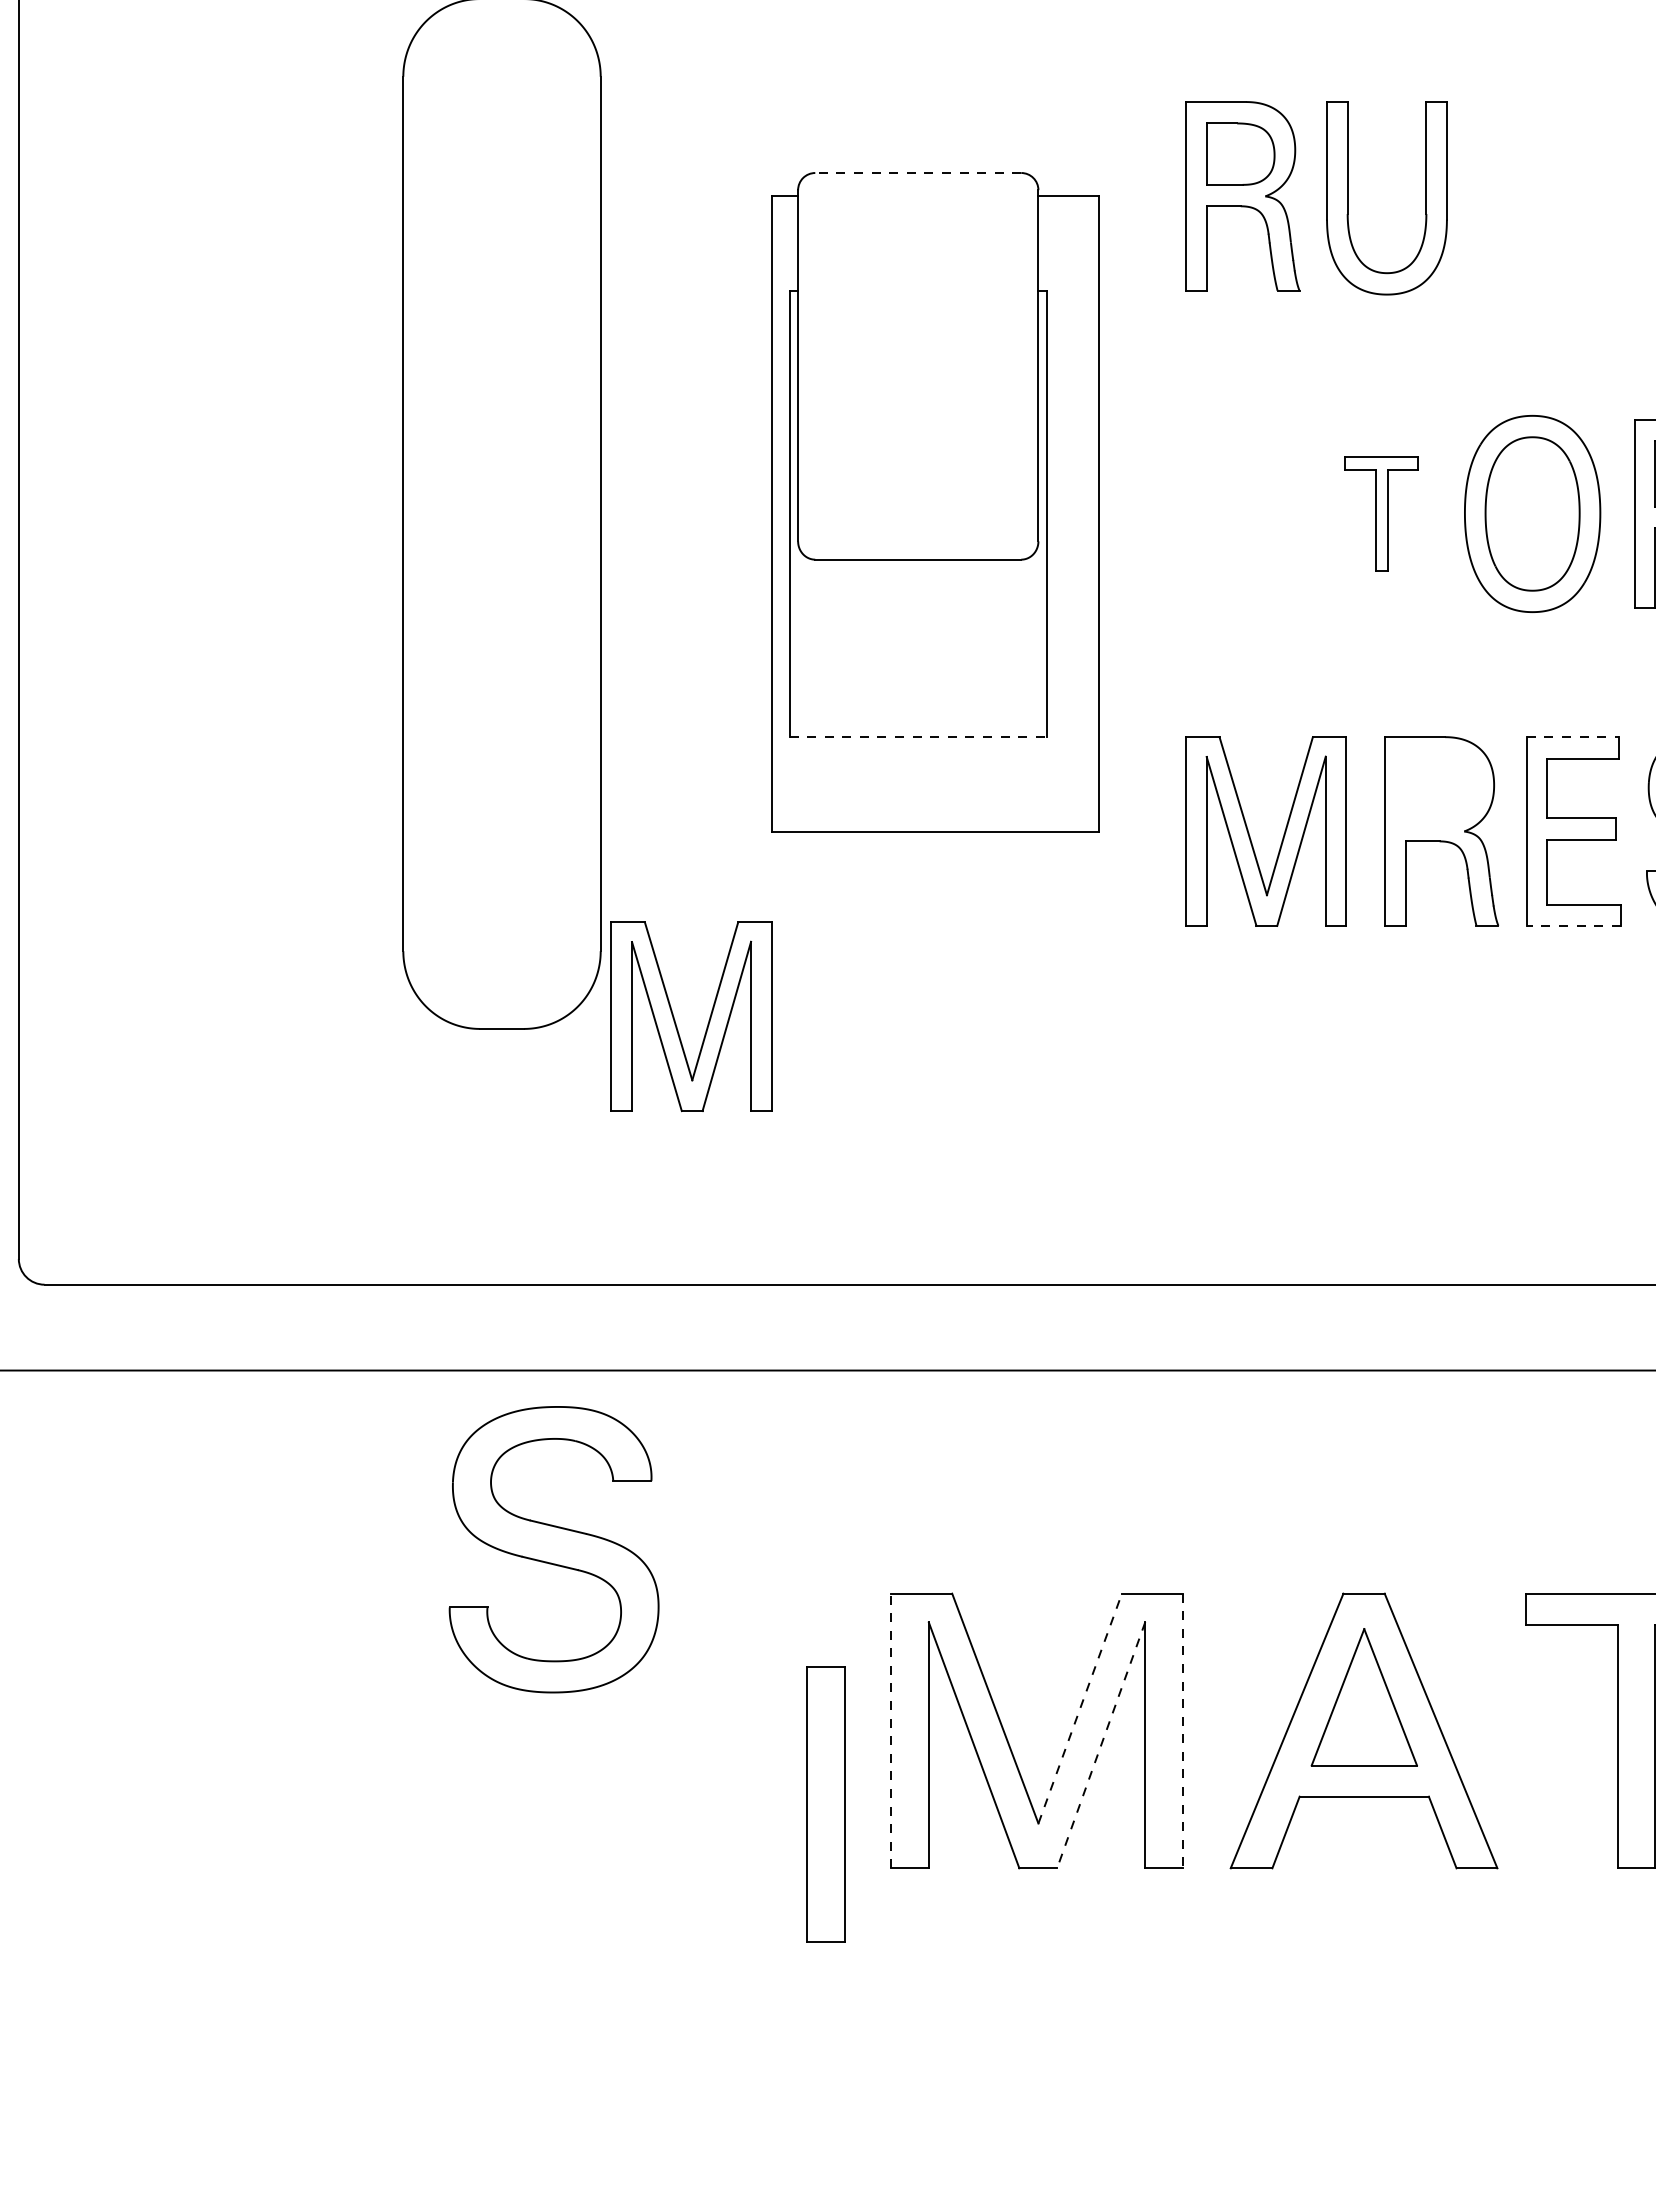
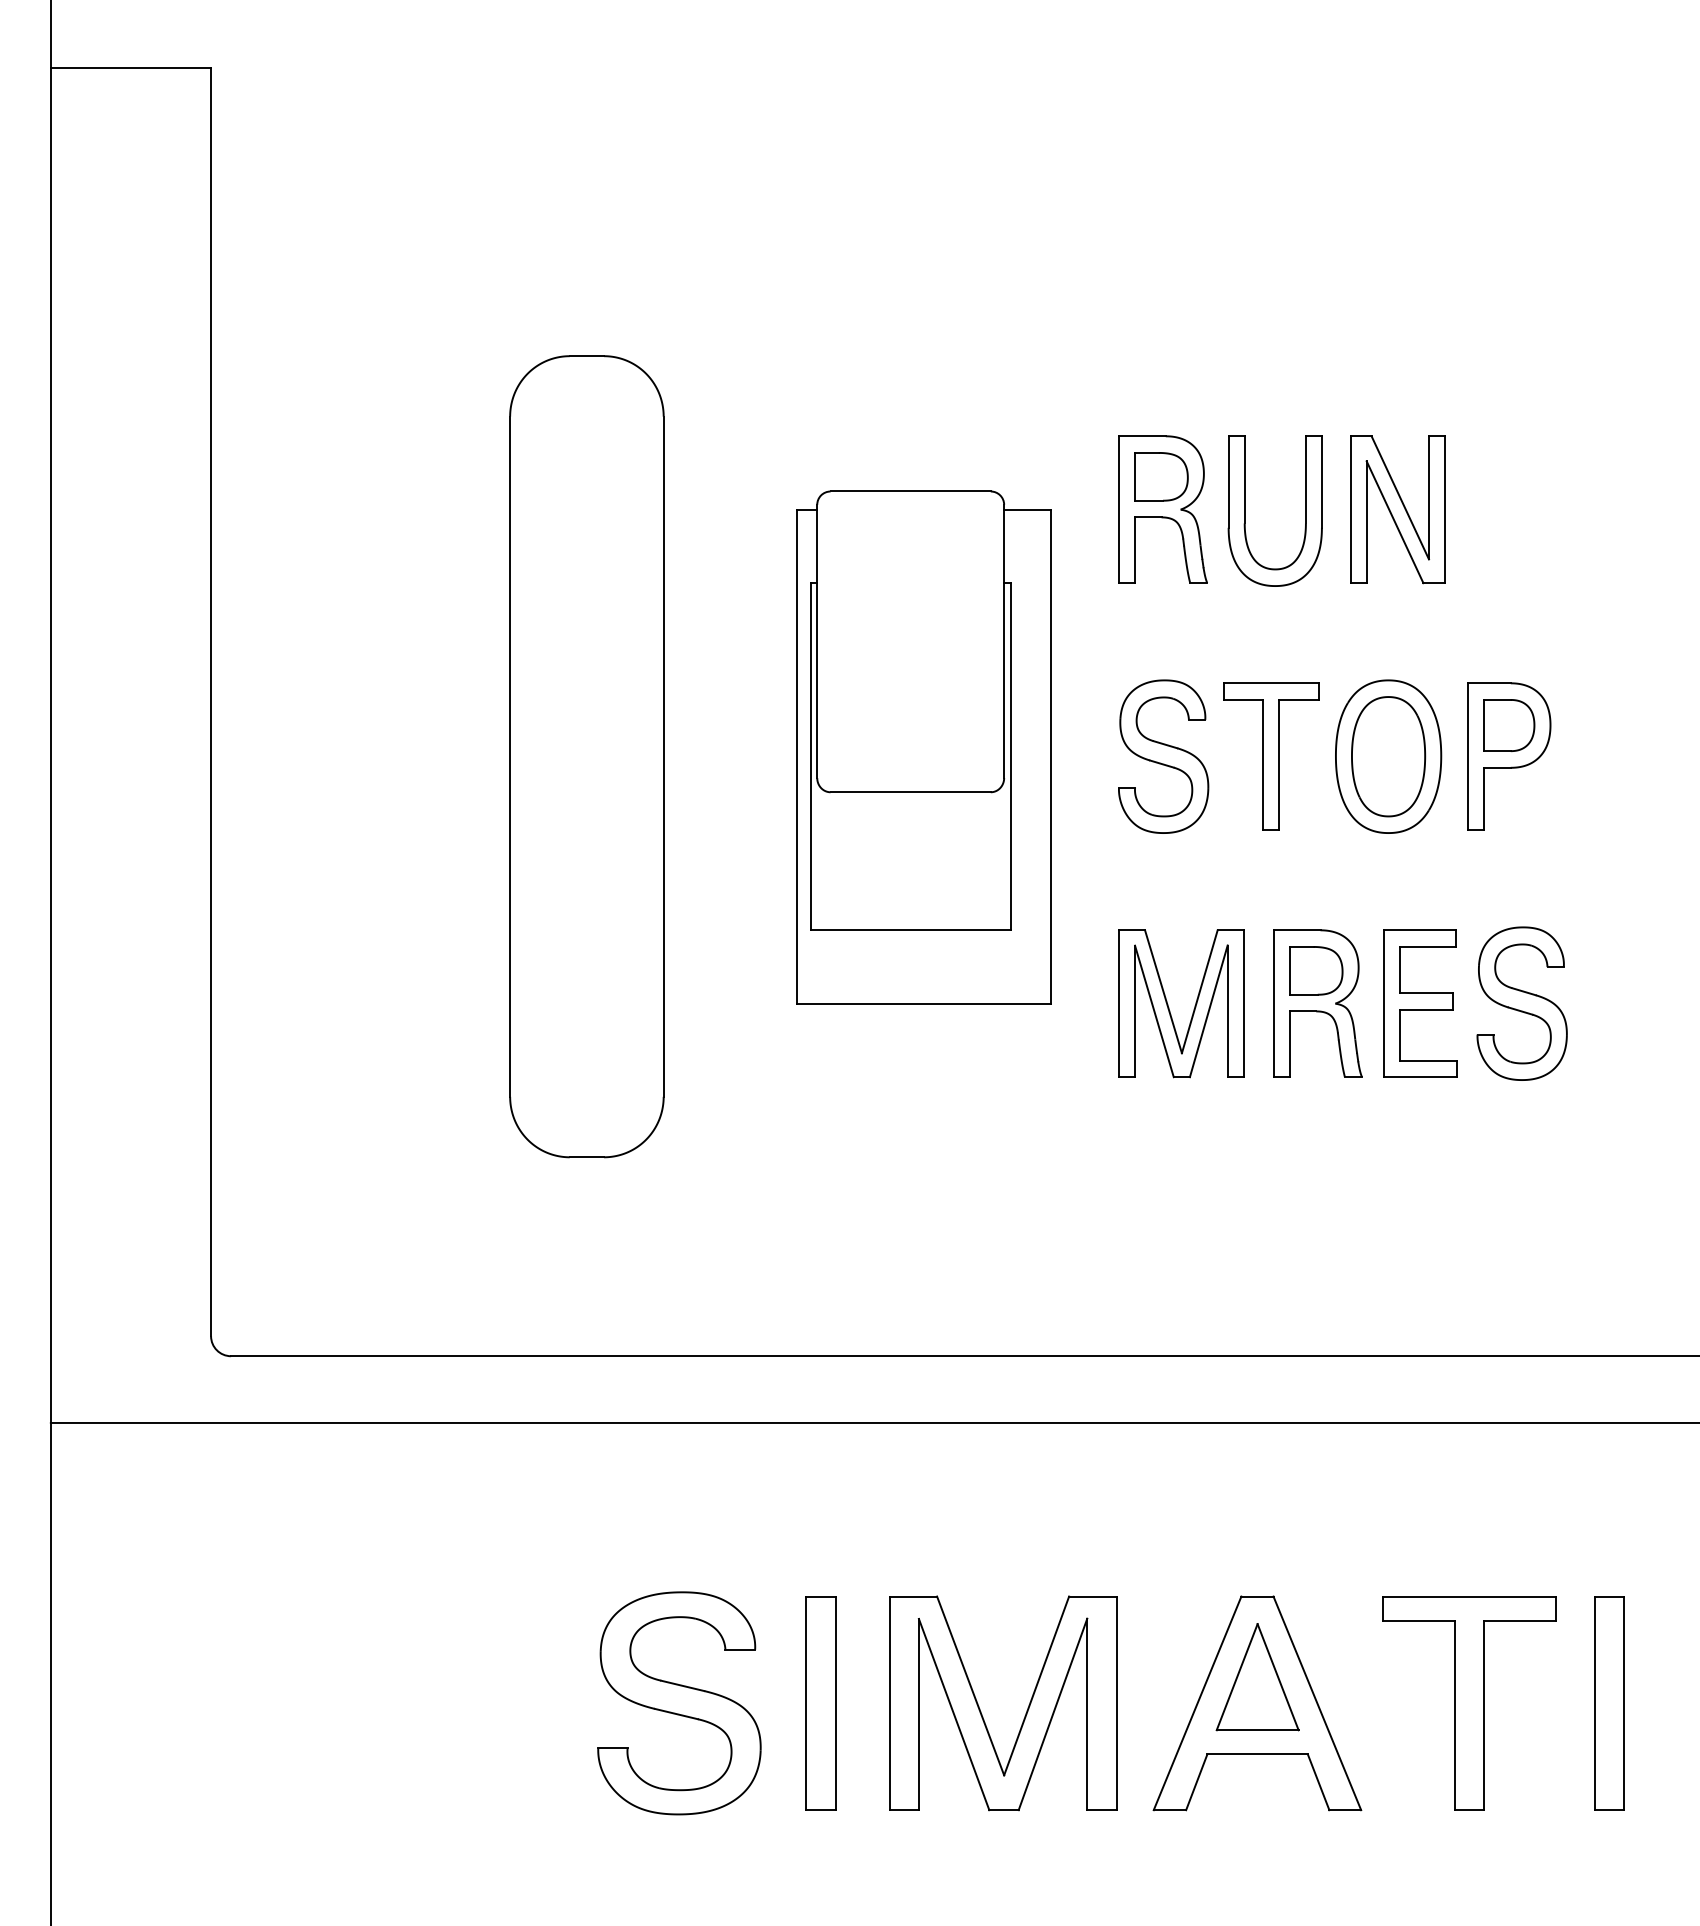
line: (918, 173) -> (910, 491), dashed -> solid
part: (1544, 196) -> (1397, 509), added
part: (1243, 513) -> (1163, 756), added
part: (1382, 513) -> (1271, 756), size x1.67
line: (919, 737) -> (911, 930), dashed -> solid
line: (1572, 737) -> (1419, 930), dashed -> solid
part: (1439, 788) -> (1316, 970), added
line: (1573, 926) -> (1420, 1077), dashed -> solid
part: (676, 1021) -> (722, 1151), removed
part: (554, 1549) -> (679, 1703), moved
line: (1080, 1708) -> (1036, 1685), dashed -> solid
line: (891, 1731) -> (889, 1703), dashed -> solid
line: (1182, 1731) -> (1116, 1703), dashed -> solid
line: (1101, 1745) -> (1053, 1714), dashed -> solid
part: (825, 1804) -> (820, 1703), moved

